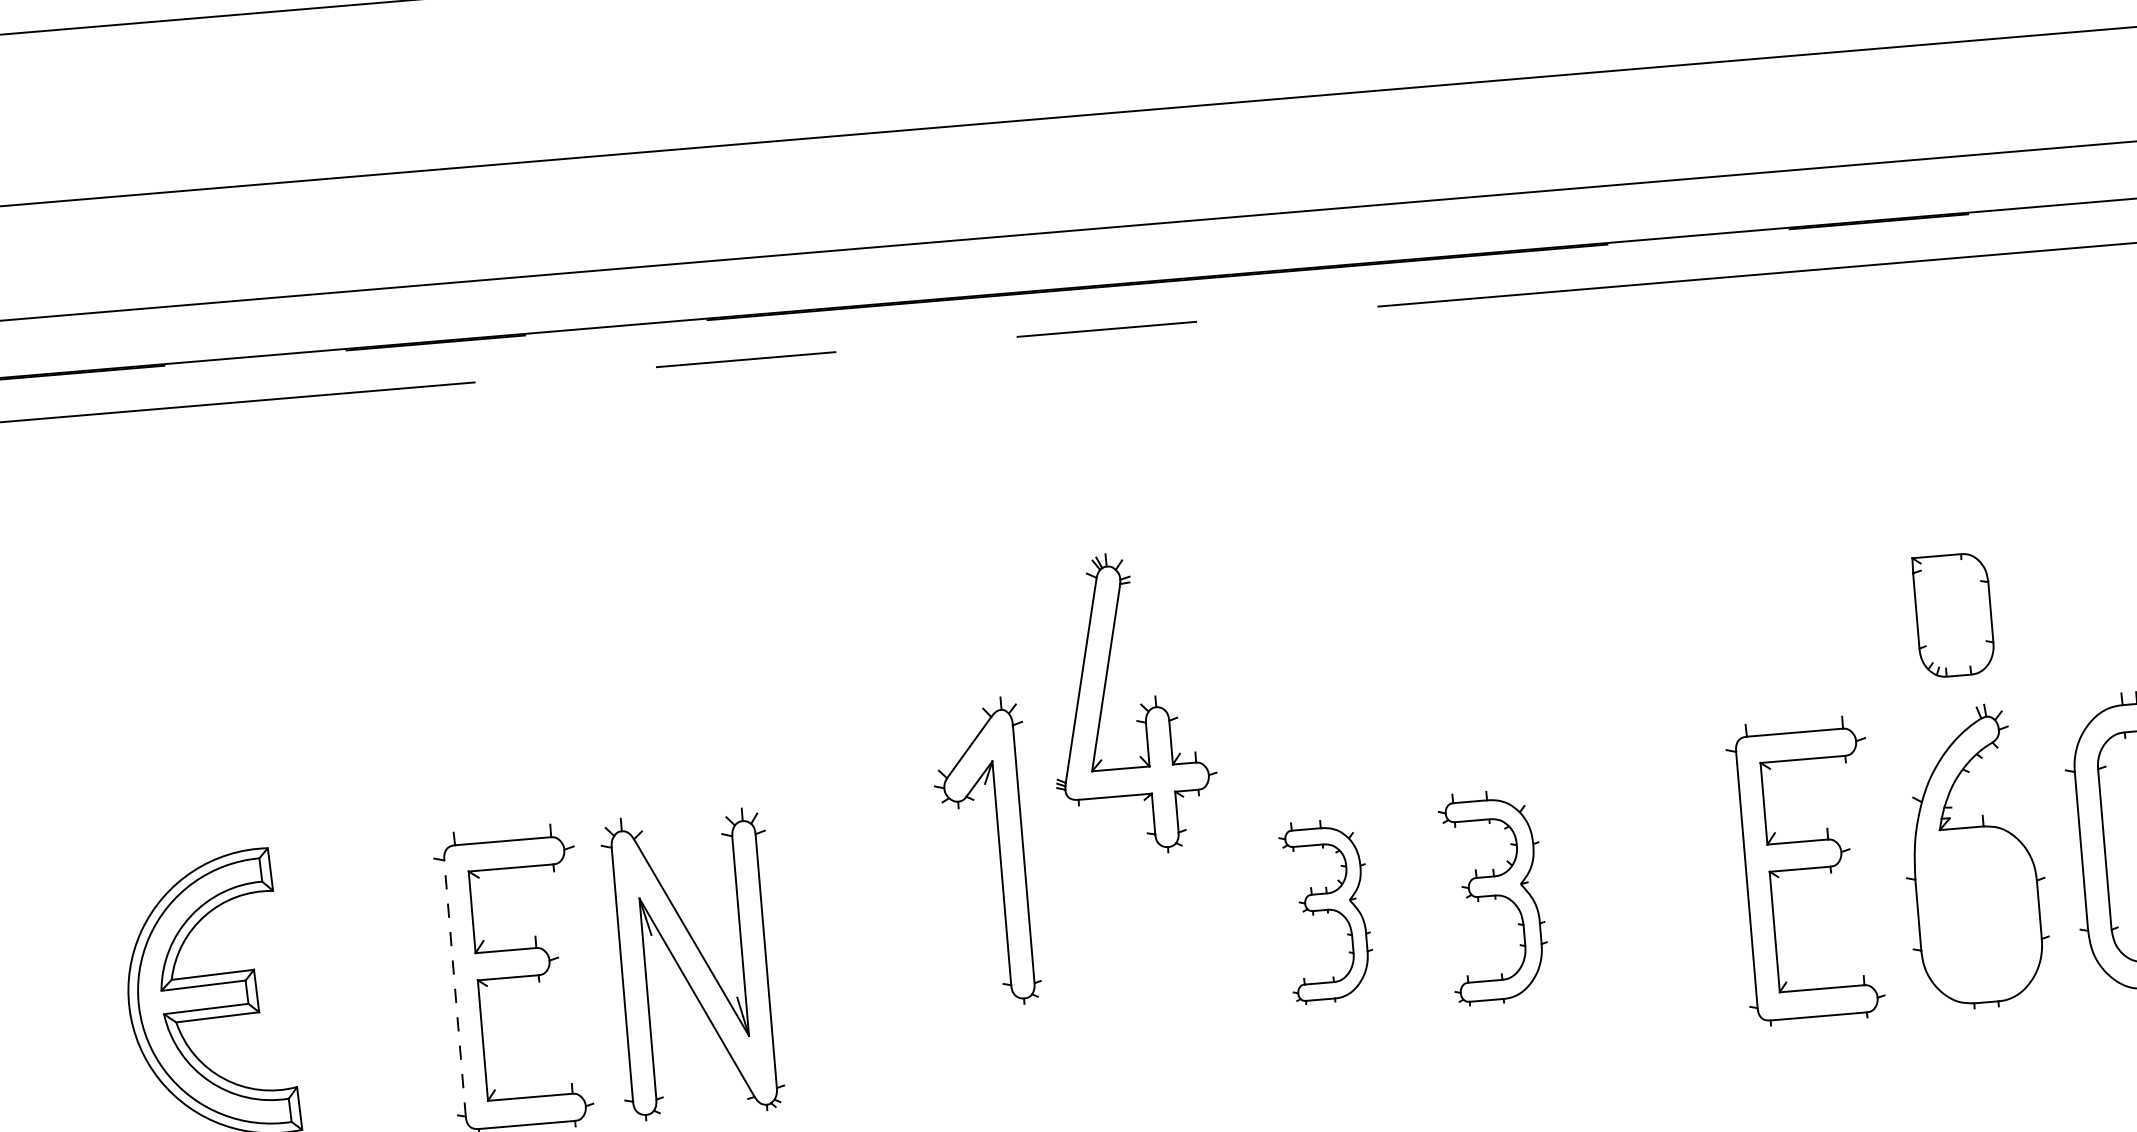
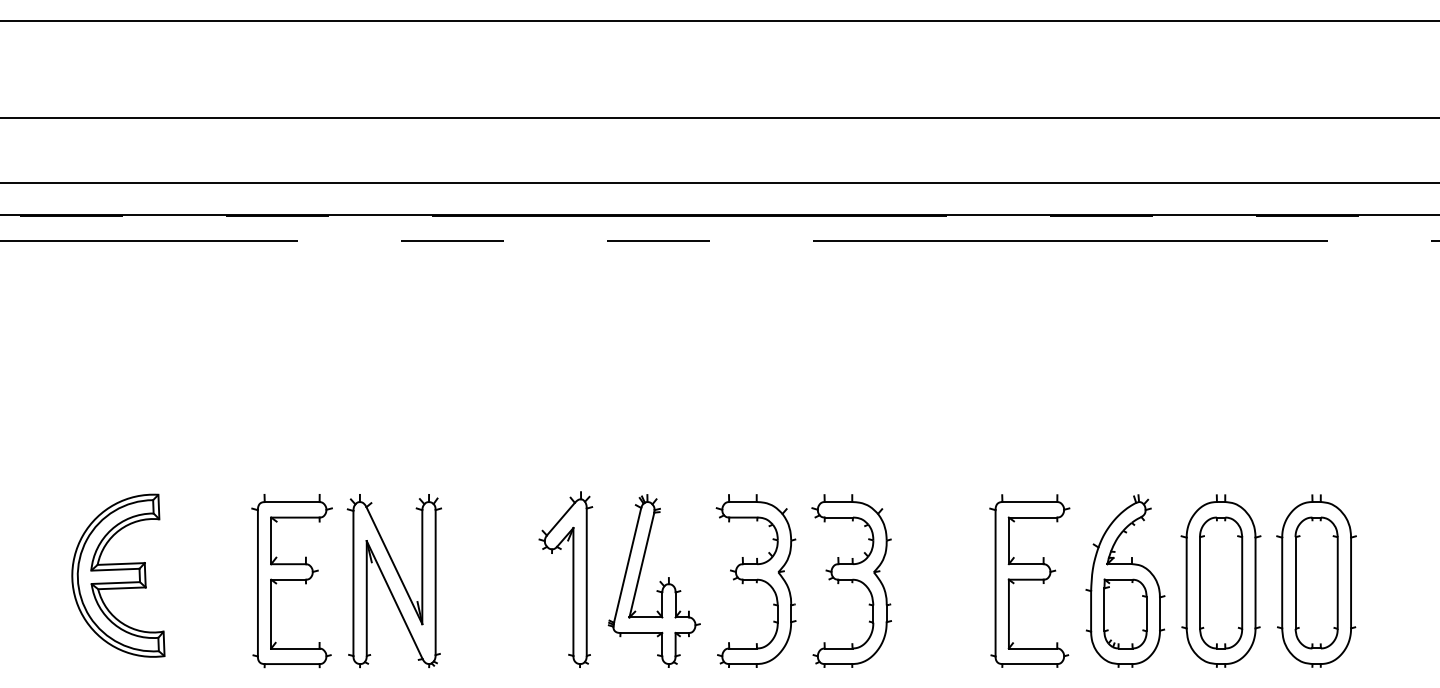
part: (1953, 614) -> (1125, 613), moved
part: (1139, 703) -> (659, 581), moved
part: (998, 851) -> (572, 579), moved
part: (1494, 896) -> (851, 580), size x1.43
part: (1326, 910) -> (755, 580), size x1.67
line: (454, 987) -> (257, 582), dashed -> solid

